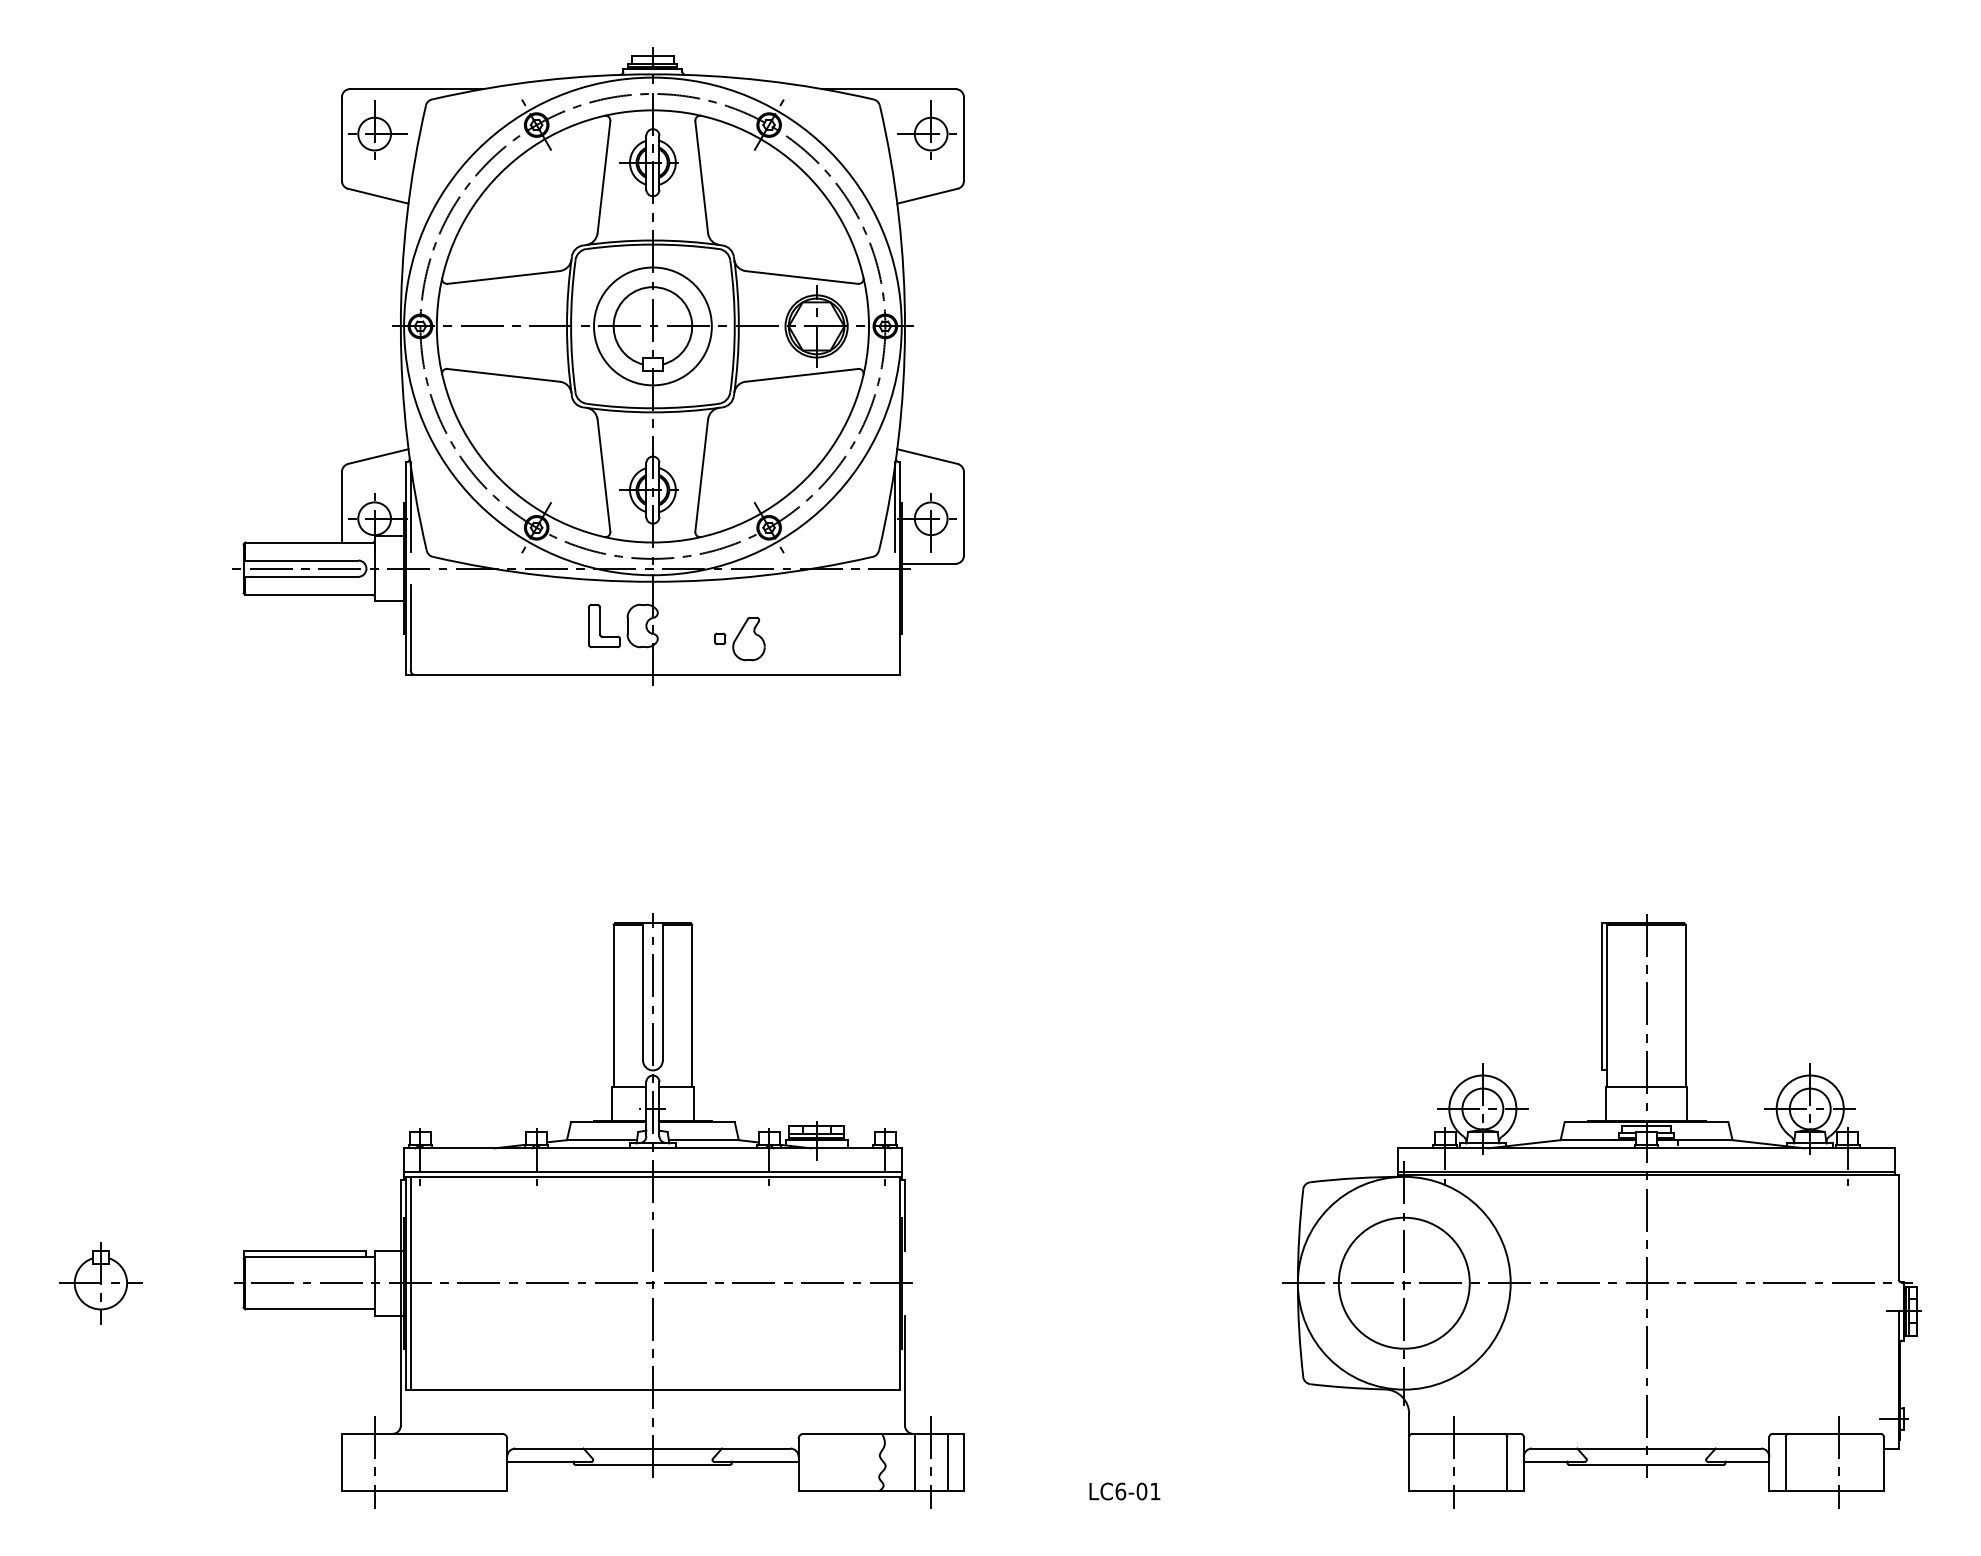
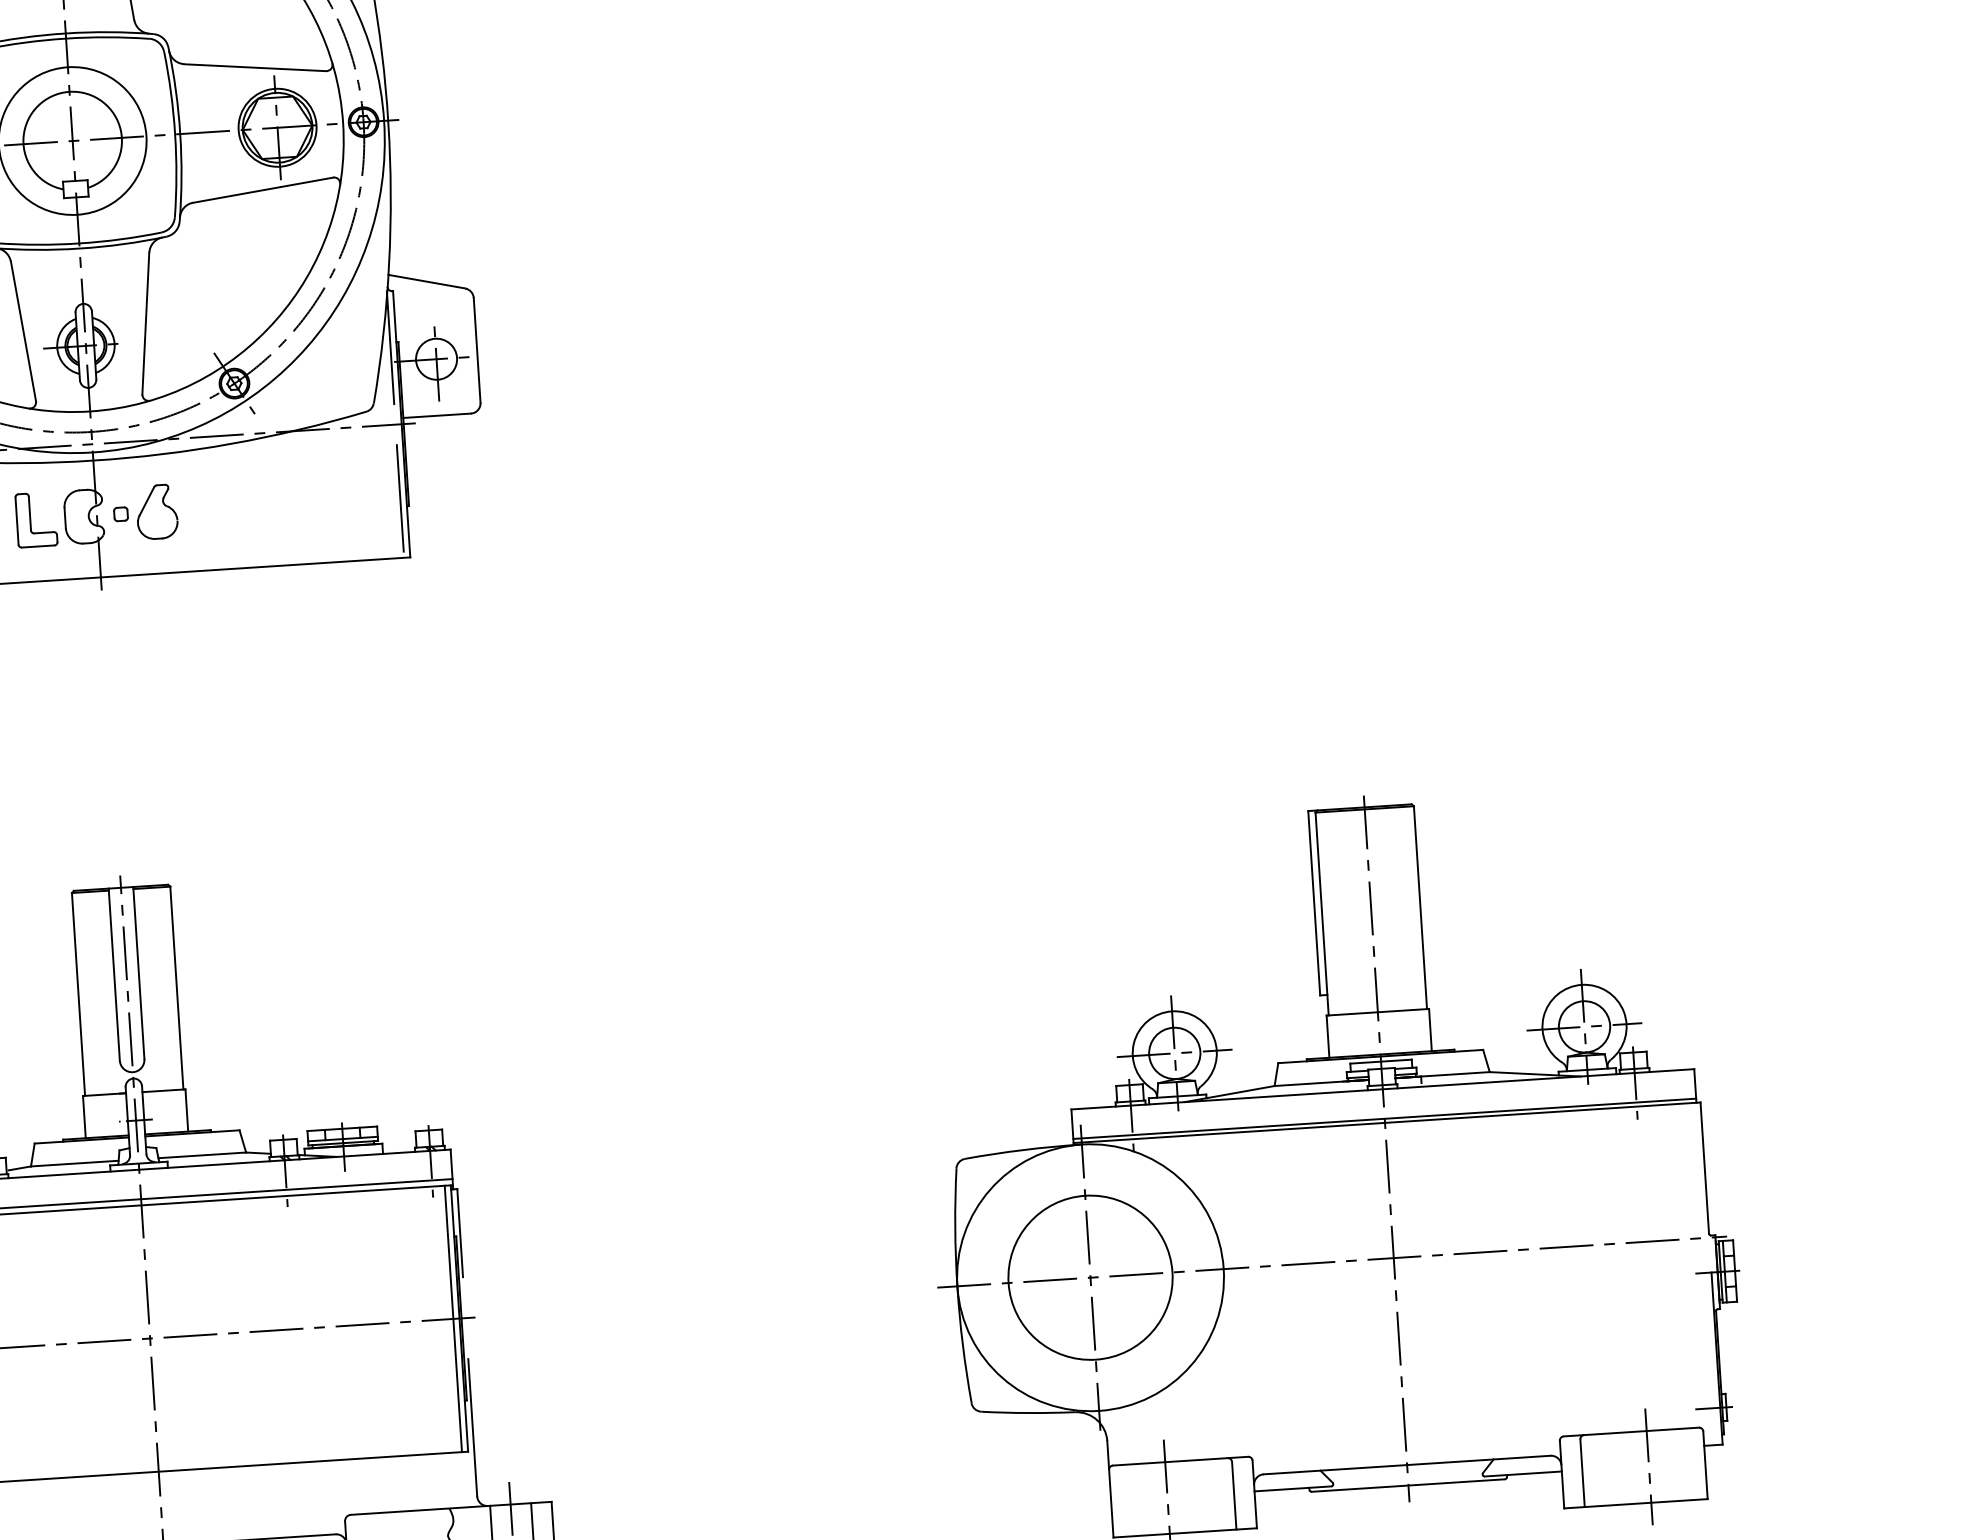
line: (895, 627) -> (400, 498), added
part: (739, 638) -> (145, 512), moved
line: (895, 1282) -> (453, 1317), added

